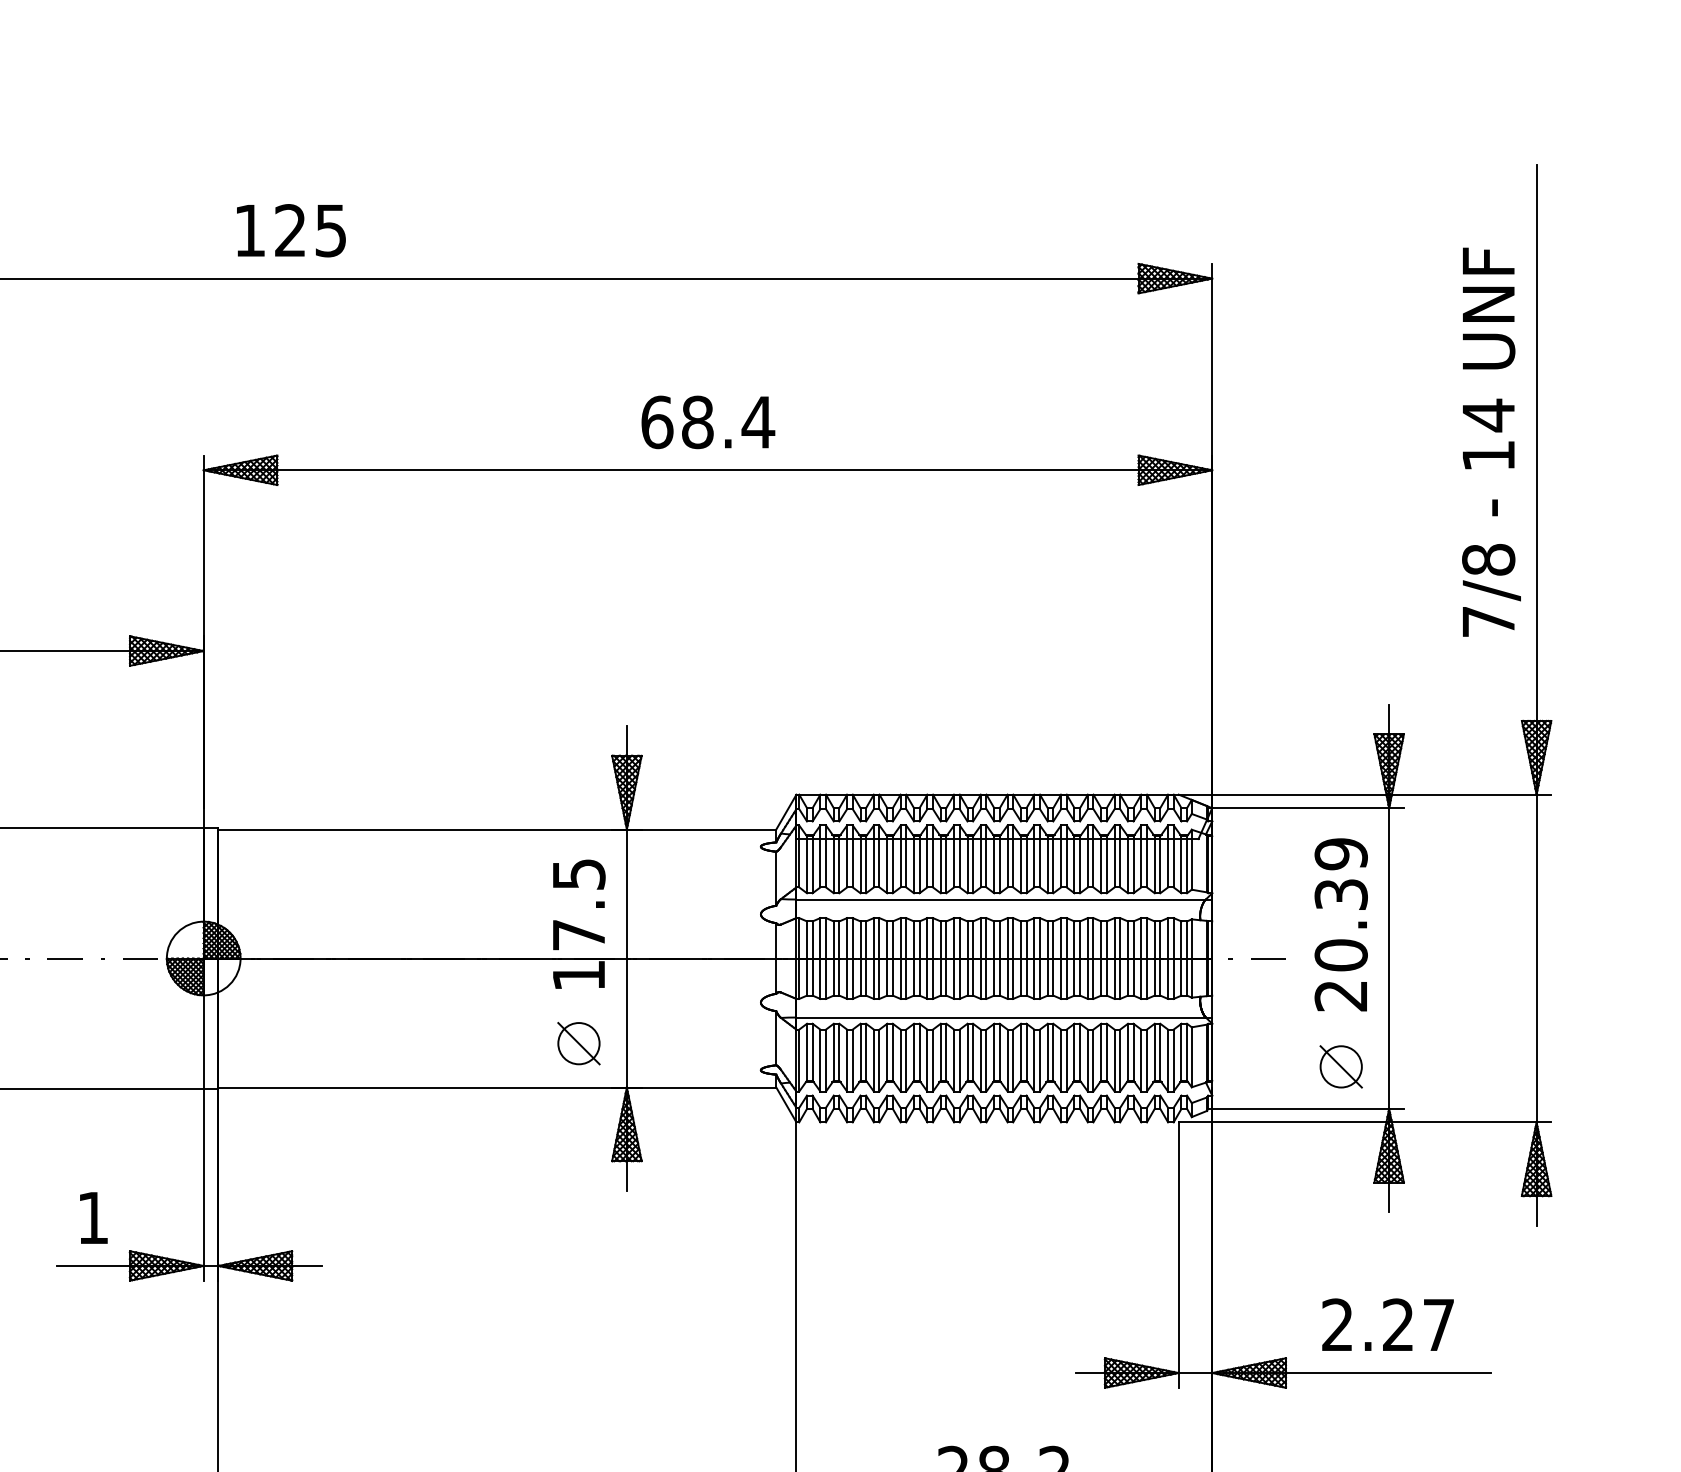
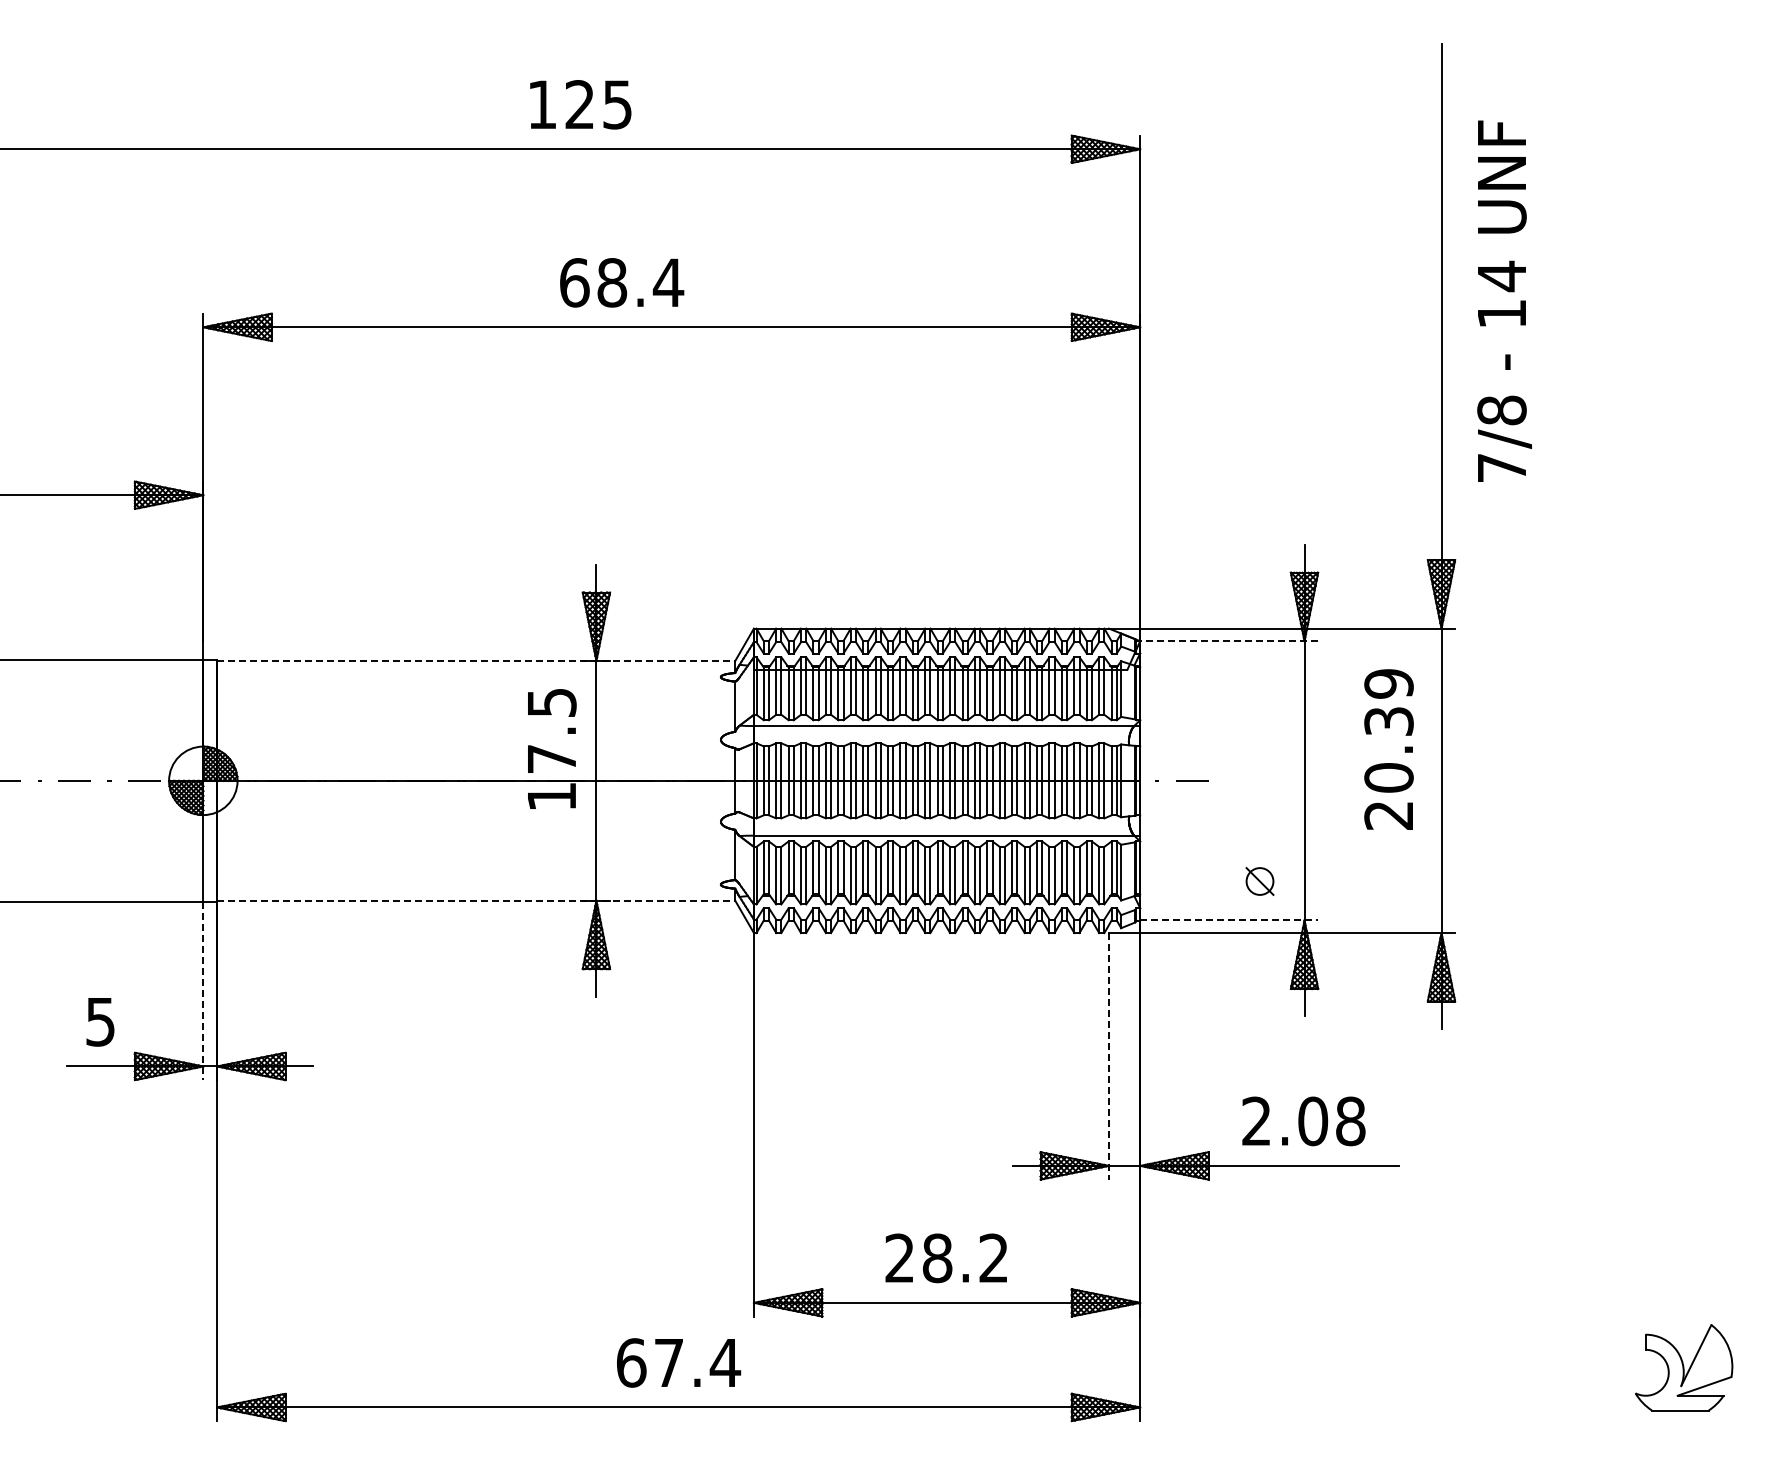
text: (291, 230) -> (580, 104), moved
text: (708, 422) -> (622, 282), moved
text: (1491, 441) -> (1504, 300), moved
line: (1307, 808) -> (1228, 641), solid -> dashed
line: (497, 830) -> (476, 661), solid -> dashed
text: (1340, 924) -> (1388, 749), moved
part: (578, 1043) -> (551, 859), removed
part: (1340, 1066) -> (1259, 881), size x0.7
line: (497, 1087) -> (476, 900), solid -> dashed
line: (1308, 1108) -> (1229, 920), solid -> dashed
line: (203, 1185) -> (203, 991), solid -> dashed
text: (93, 1218) -> (100, 1022), 1 -> 5
line: (1179, 1255) -> (1109, 1056), solid -> dashed
text: (1418, 1325) -> (1331, 1121), 2.27 -> 2.08

